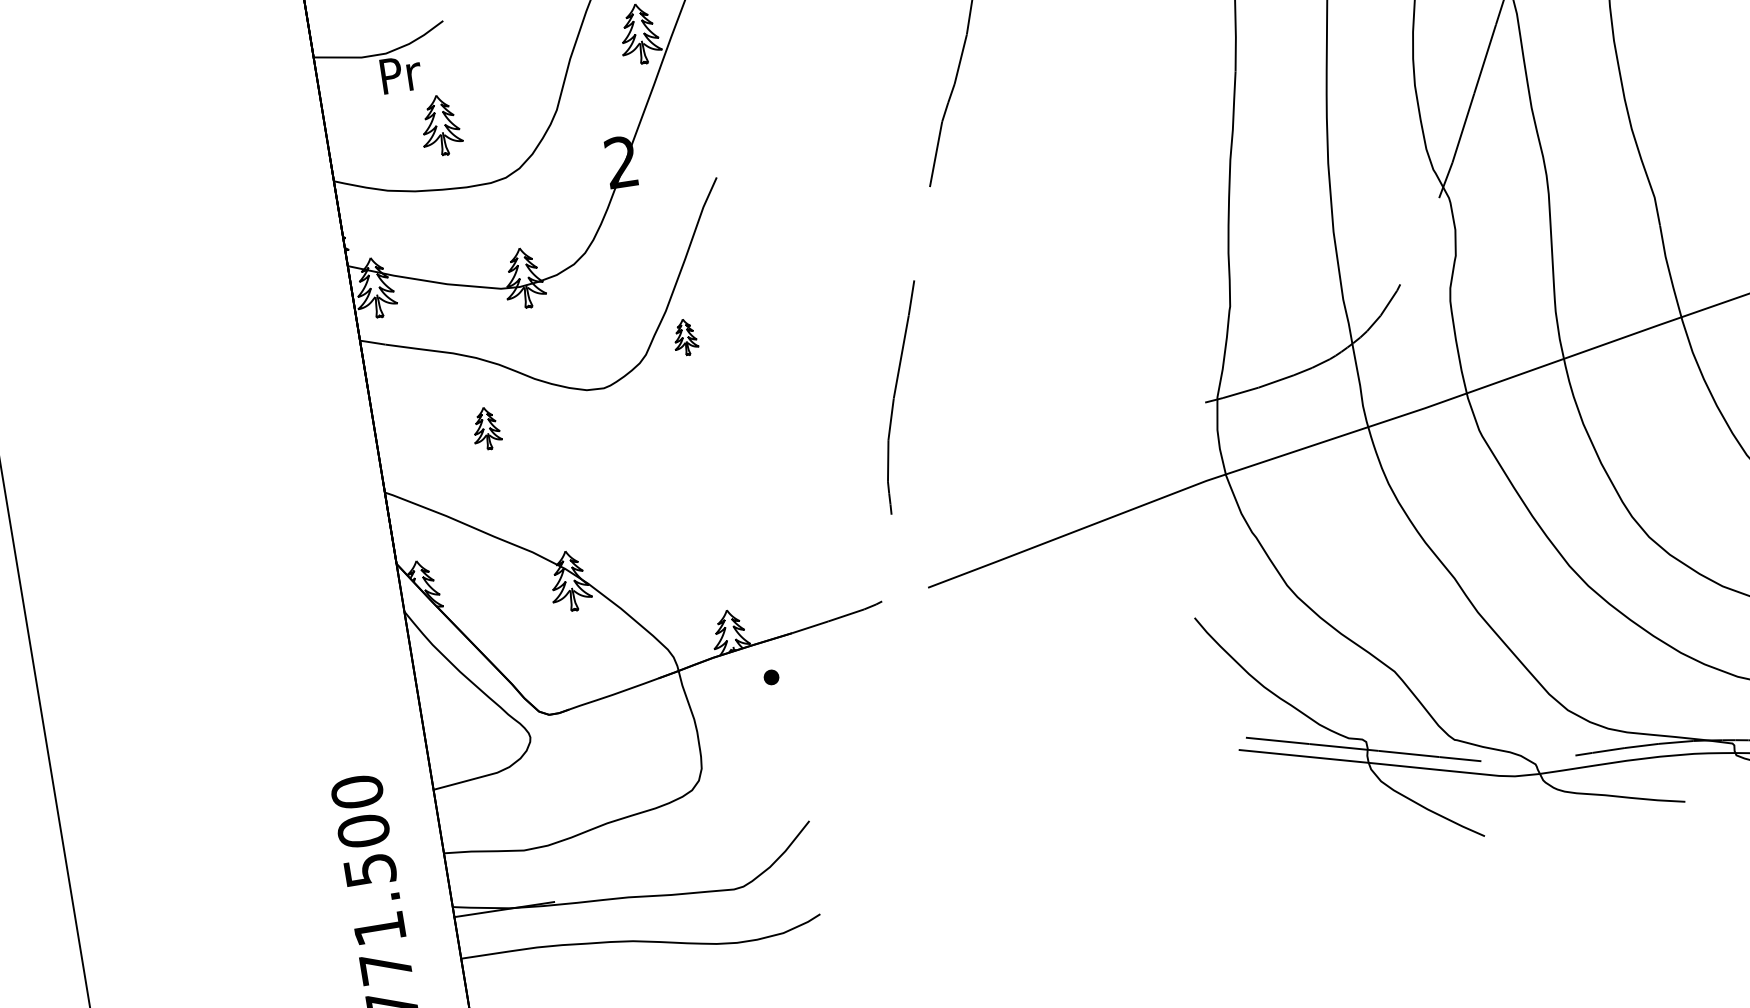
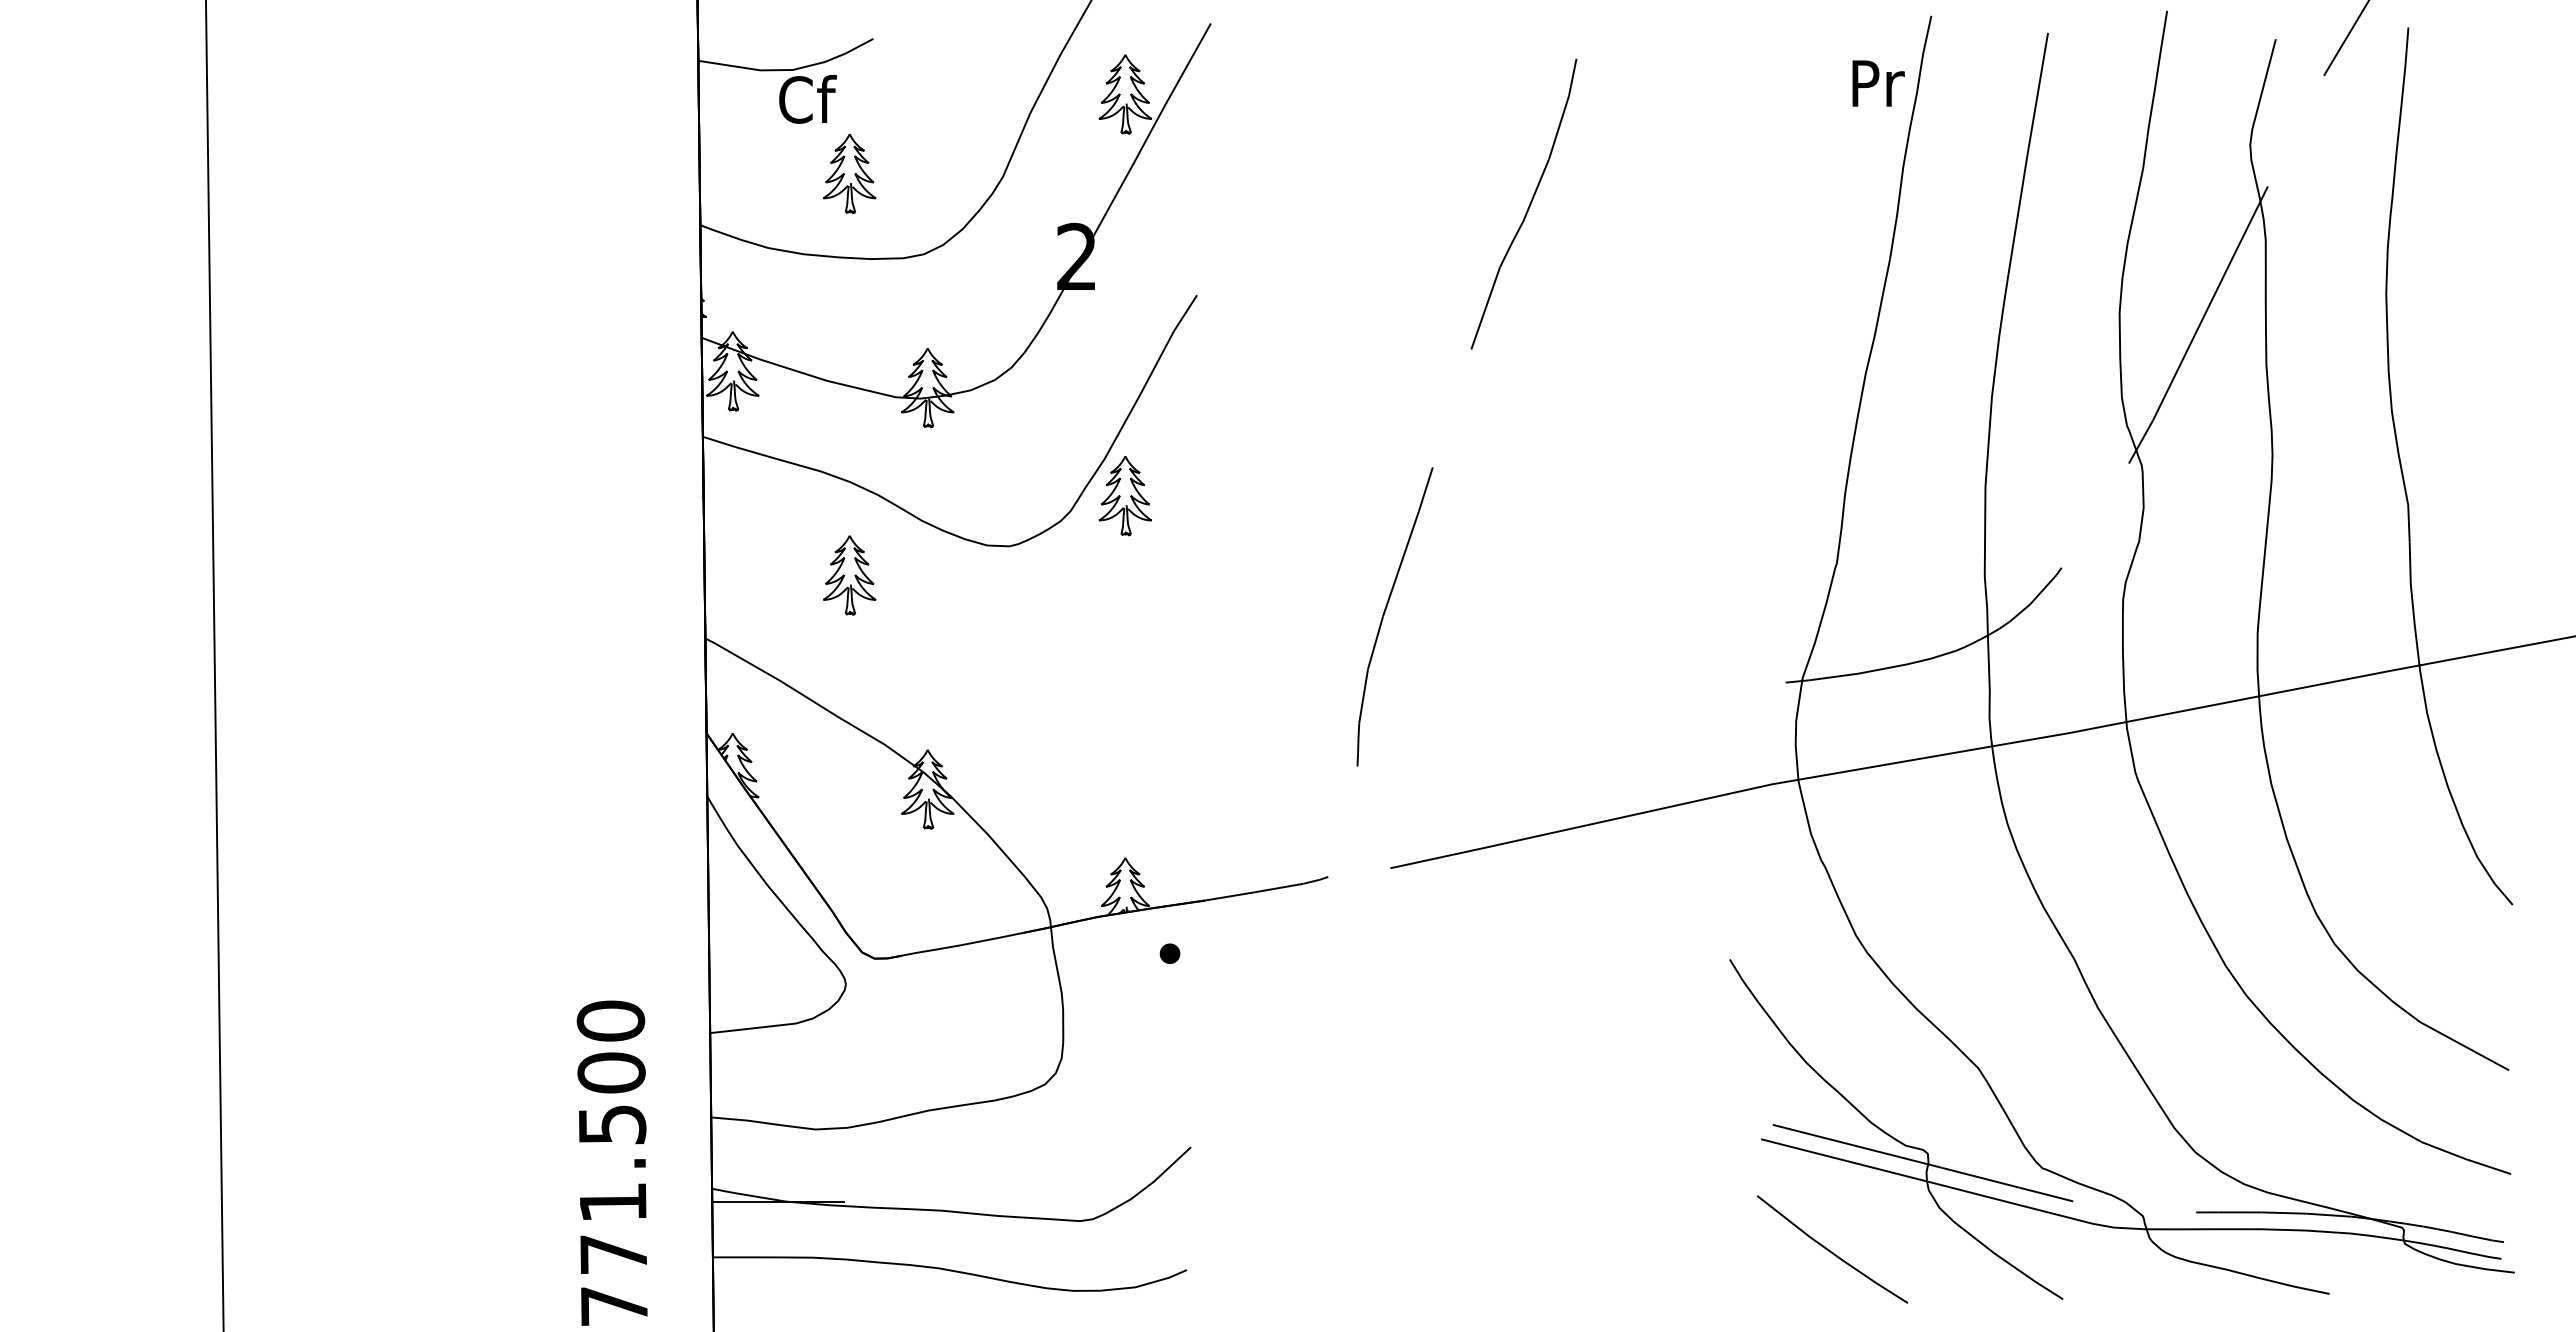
text: (400, 73) -> (807, 98), Pr -> Cf
part: (684, 337) -> (1124, 496), size x1.67
part: (486, 428) -> (849, 575), size x1.43
line: (1305, 826) -> (1832, 1251), added

